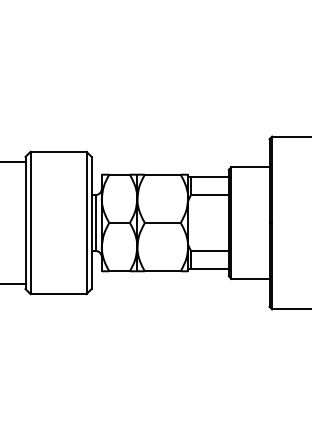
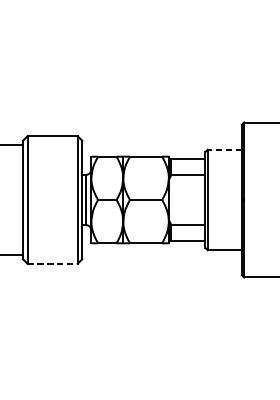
line: (250, 167) -> (224, 150), solid -> dashed
line: (58, 294) -> (52, 264), solid -> dashed

